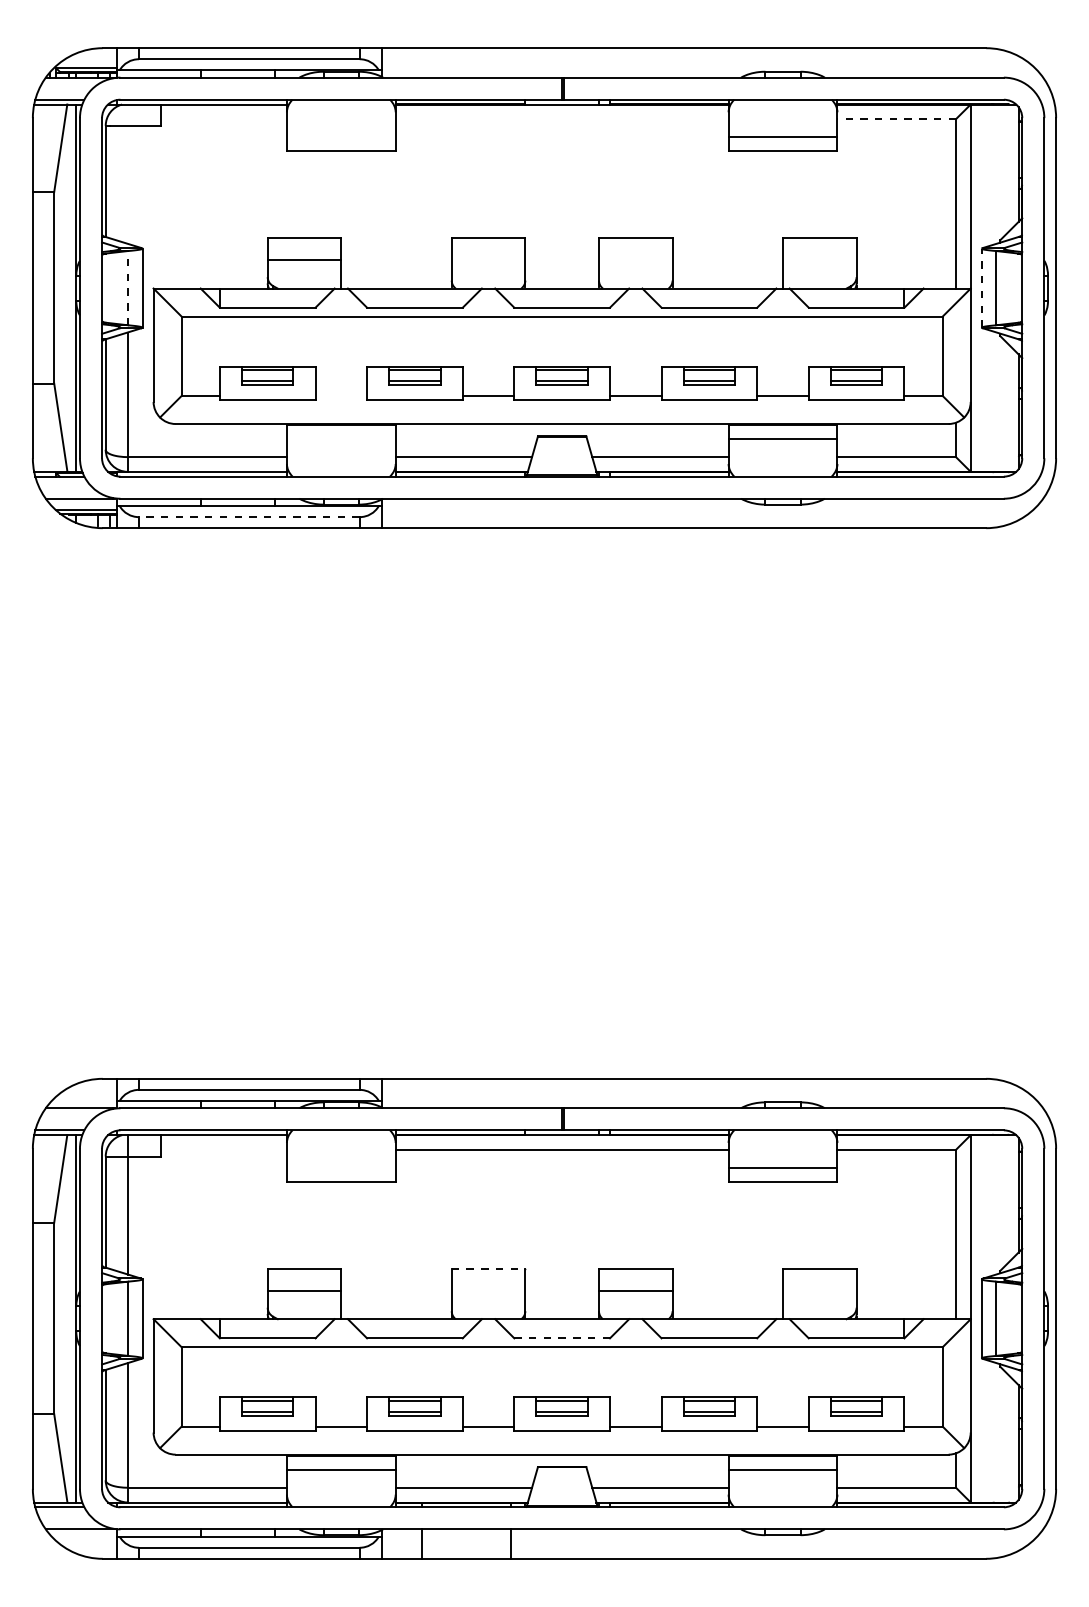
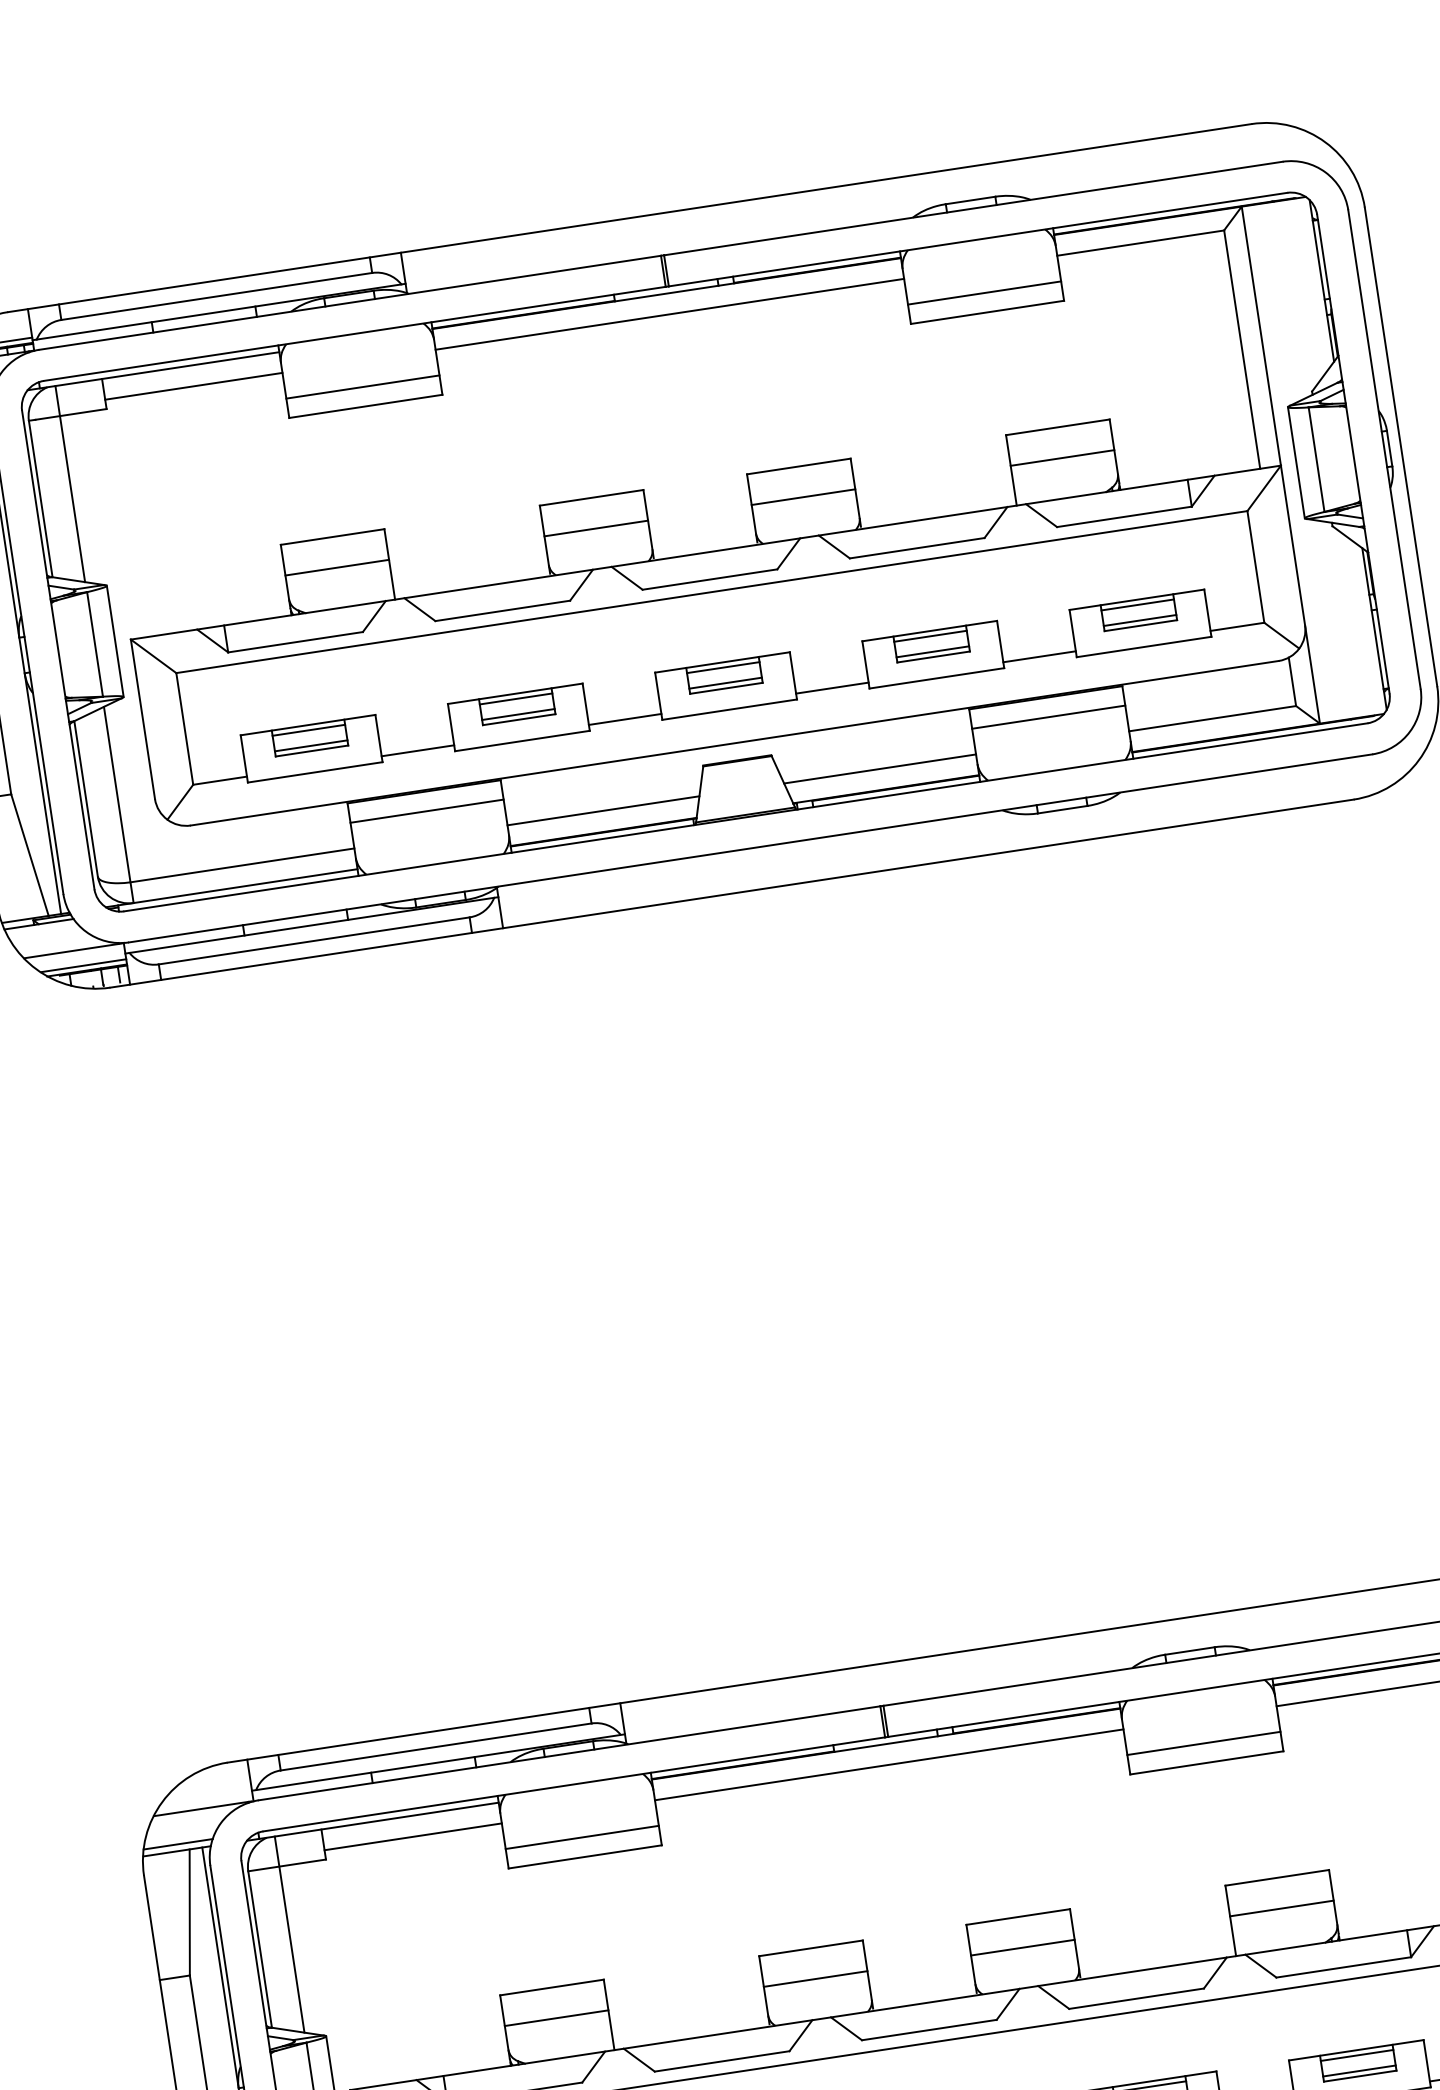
line: (223, 119) -> (193, 386), added
line: (561, 119) -> (668, 314), added
line: (896, 119) -> (1140, 243), dashed -> solid
line: (340, 137) -> (361, 387), added
line: (127, 173) -> (69, 483), added
line: (488, 260) -> (596, 528), added
line: (635, 260) -> (803, 497), added
line: (819, 260) -> (1062, 458), added
line: (128, 287) -> (95, 643), dashed -> solid
line: (981, 287) -> (1295, 461), dashed -> solid
line: (341, 395) -> (418, 750), added
line: (340, 438) -> (425, 810), added
line: (248, 517) -> (313, 941), dashed -> solid
line: (223, 1149) -> (412, 1836), added
line: (340, 1168) -> (581, 1838), added
line: (488, 1269) -> (811, 1948), dashed -> solid
line: (488, 1290) -> (815, 1978), added
line: (819, 1290) -> (1281, 1907), added
line: (562, 1338) -> (929, 2030), dashed -> solid

